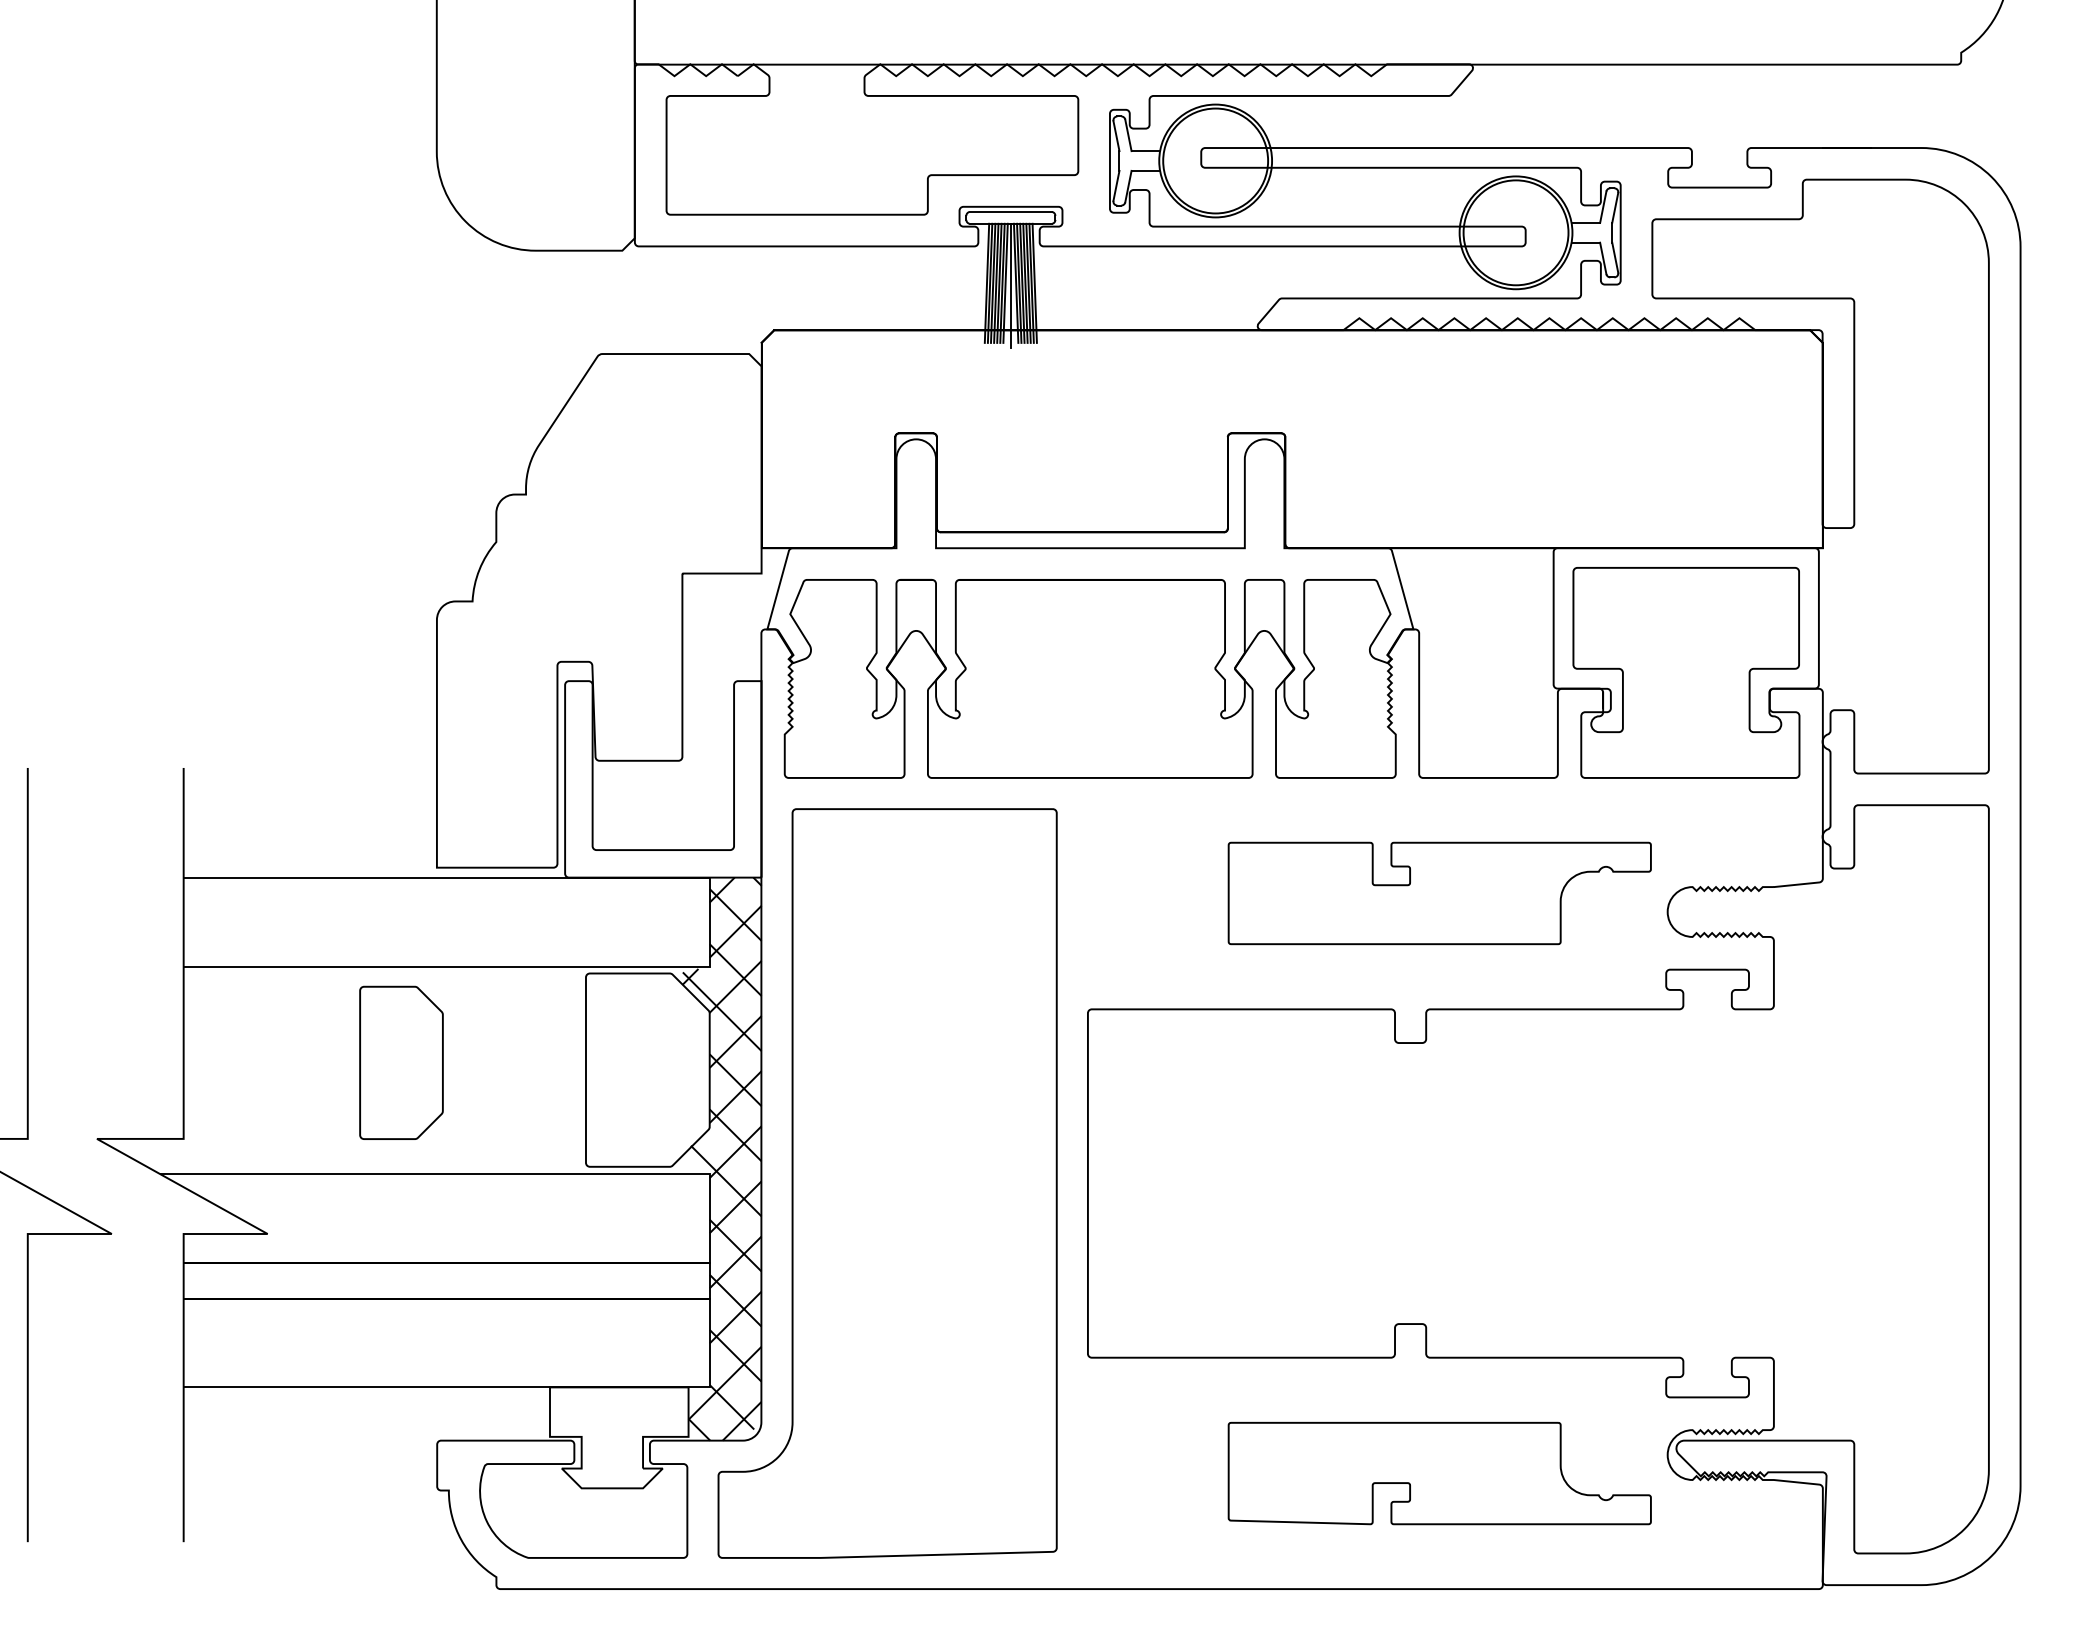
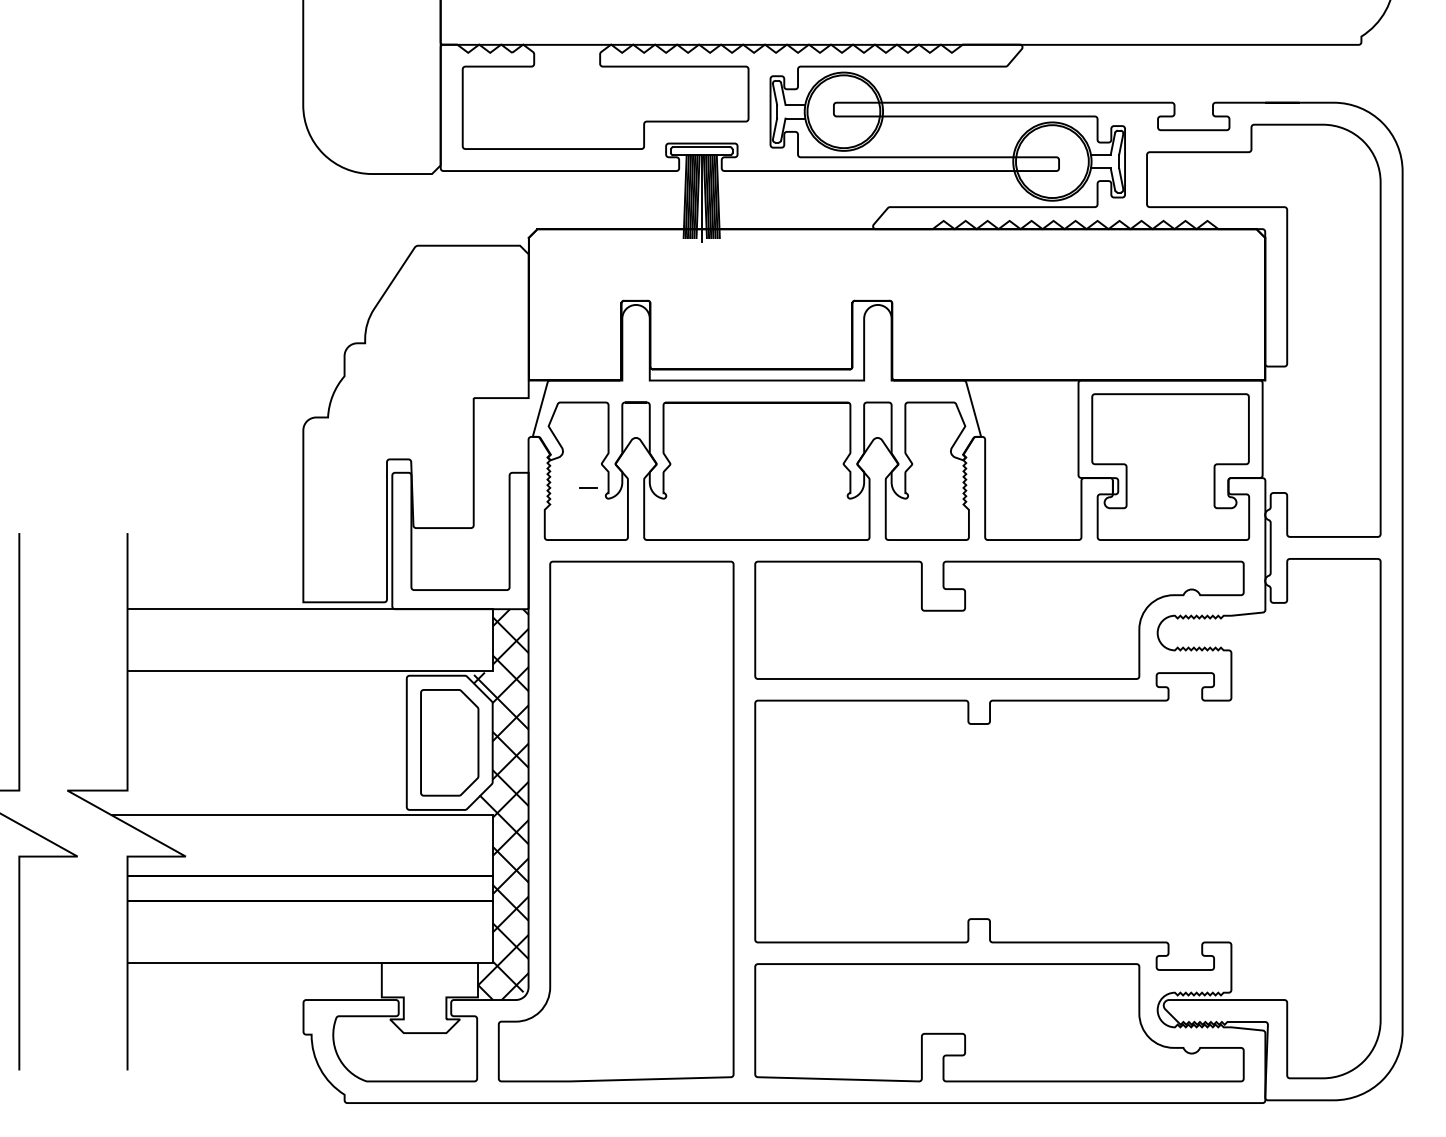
line: (847, 702) -> (588, 487), added
part: (1439, 892) -> (999, 619), size x1.67
part: (401, 1062) -> (449, 742), moved
part: (1439, 1473) -> (999, 1022), size x1.67

